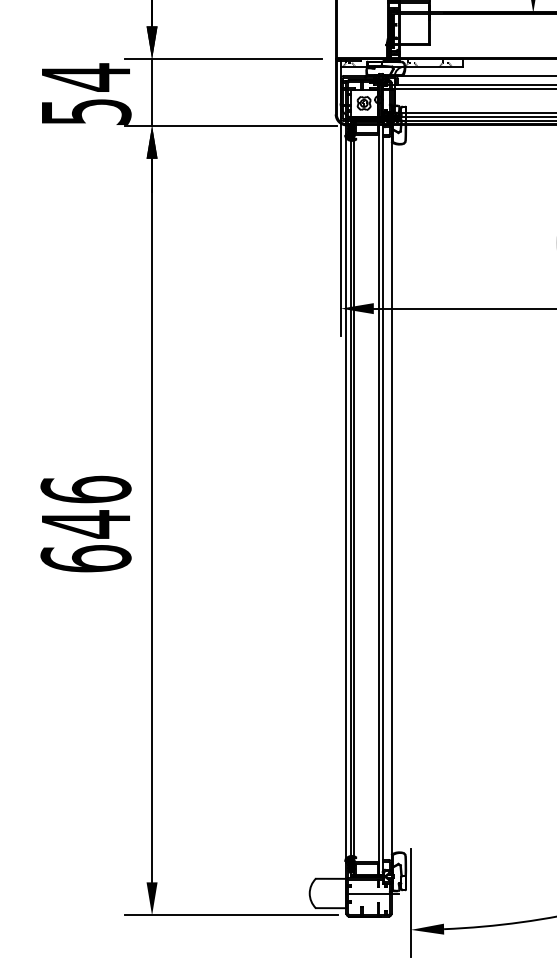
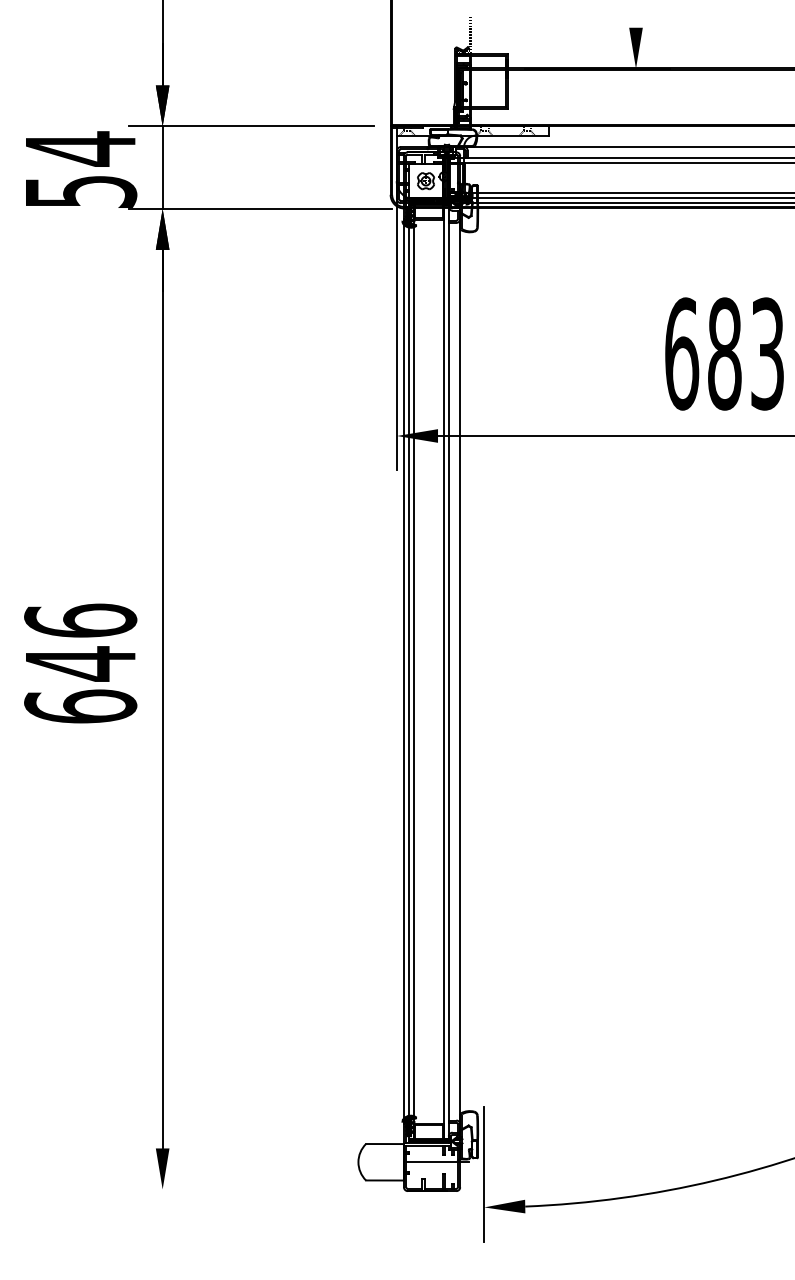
text: (85, 524) -> (80, 663), moved
line: (230, 915) -> (260, 1189), removed

